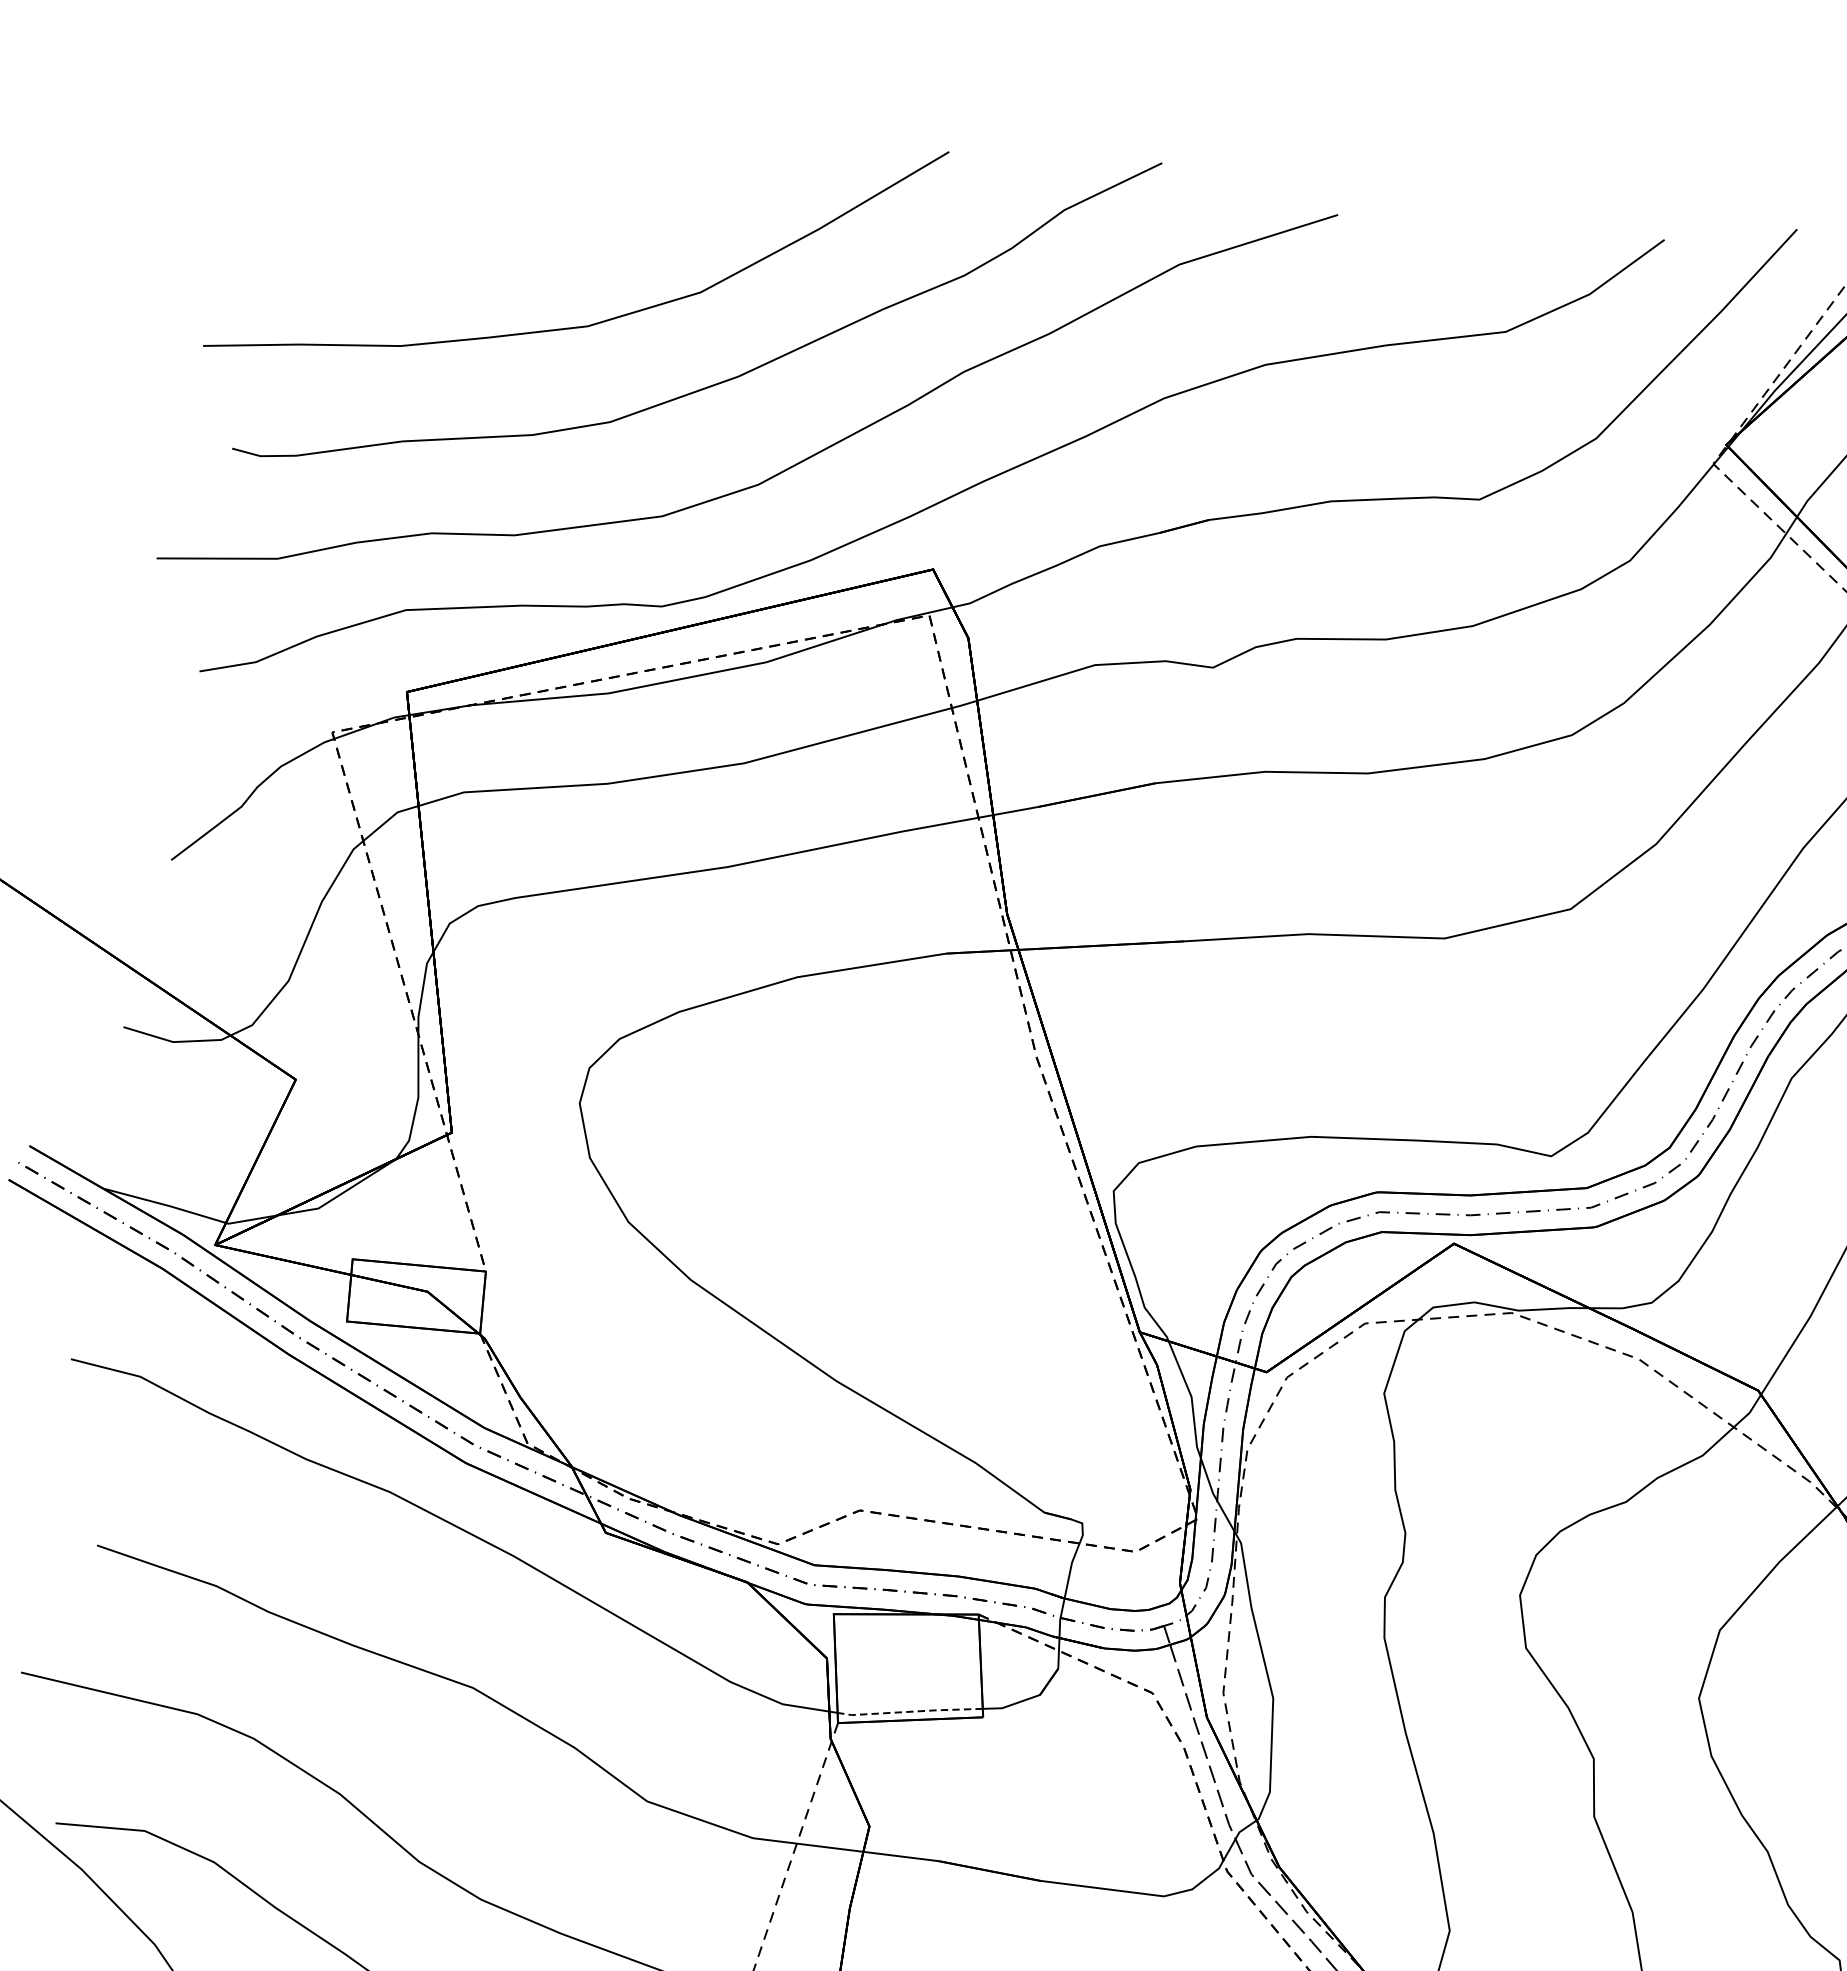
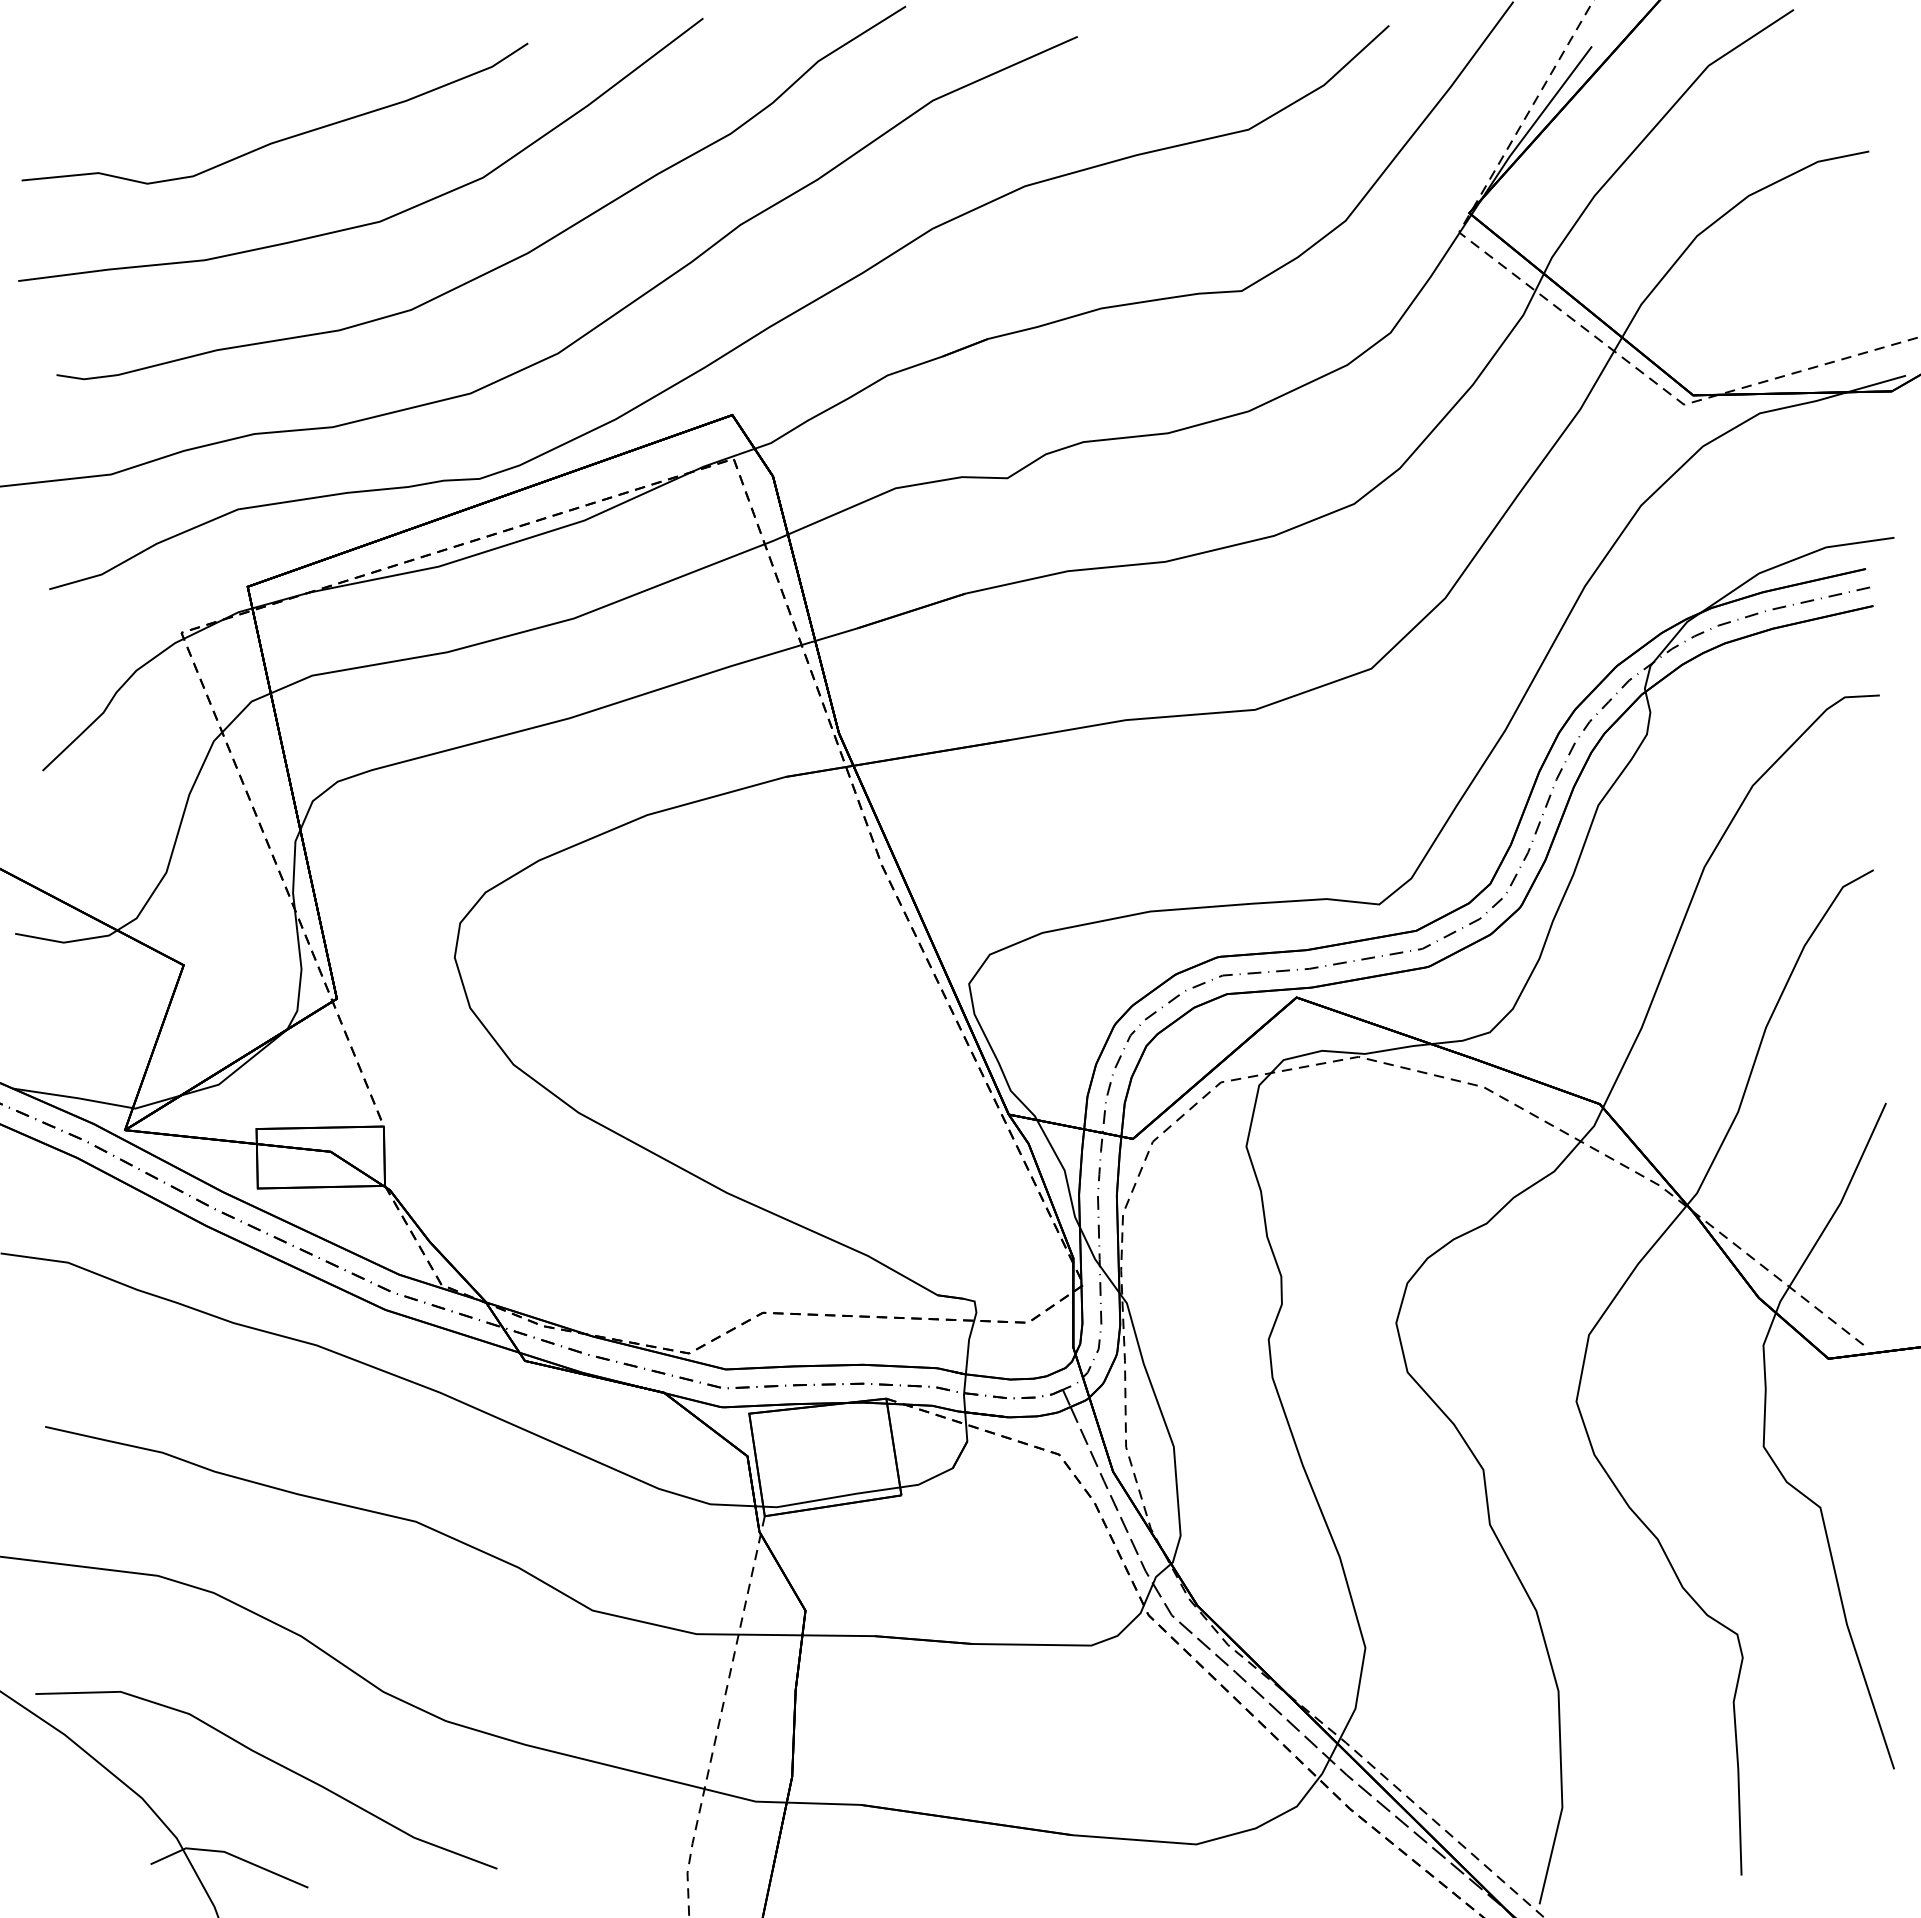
curve: (496, 228) -> (283, 138), added
line: (909, 1711) -> (831, 1497), dashed -> solid

